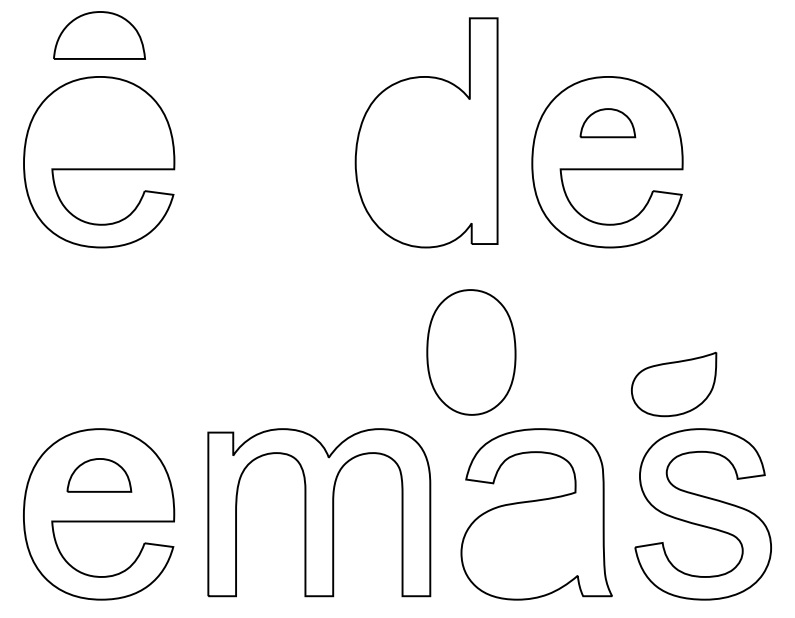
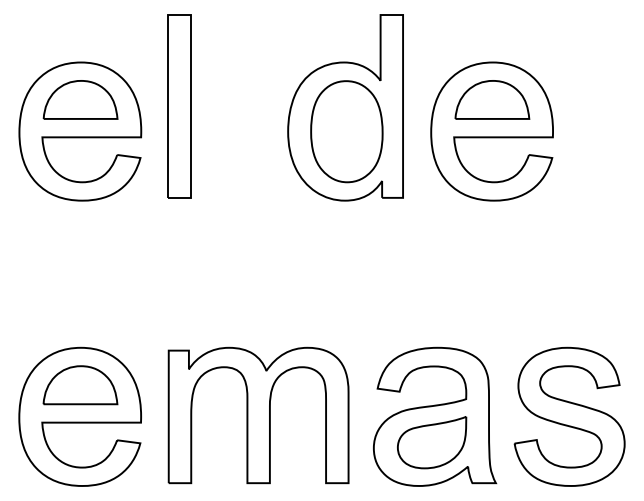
part: (99, 34) -> (80, 99), moved
part: (607, 122) -> (492, 99), size x1.67
part: (221, 131) -> (179, 106), added
part: (470, 352) -> (346, 131), moved
part: (674, 384) -> (432, 442), moved
part: (99, 475) -> (80, 385), size x1.43

